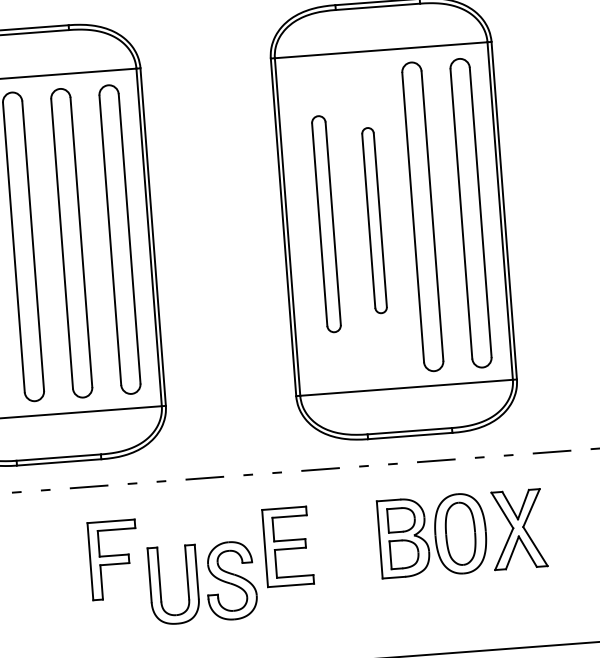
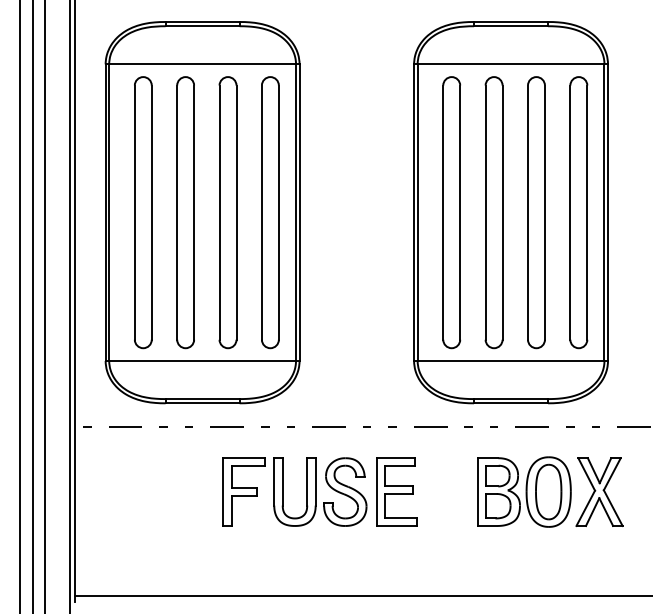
part: (373, 220) -> (493, 212), size x1.67
part: (326, 223) -> (451, 212), size x1.43
part: (203, 582) -> (320, 491), moved

